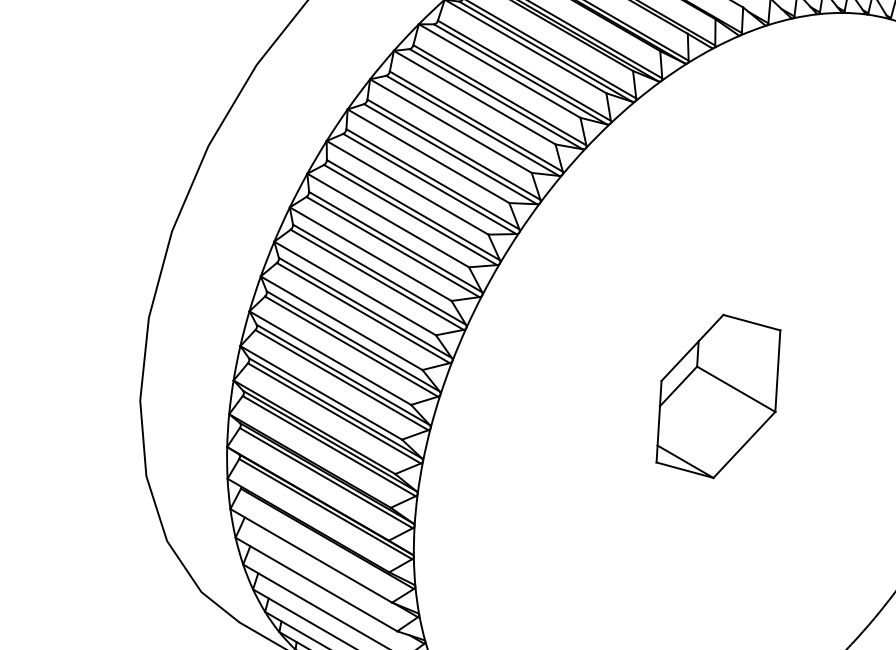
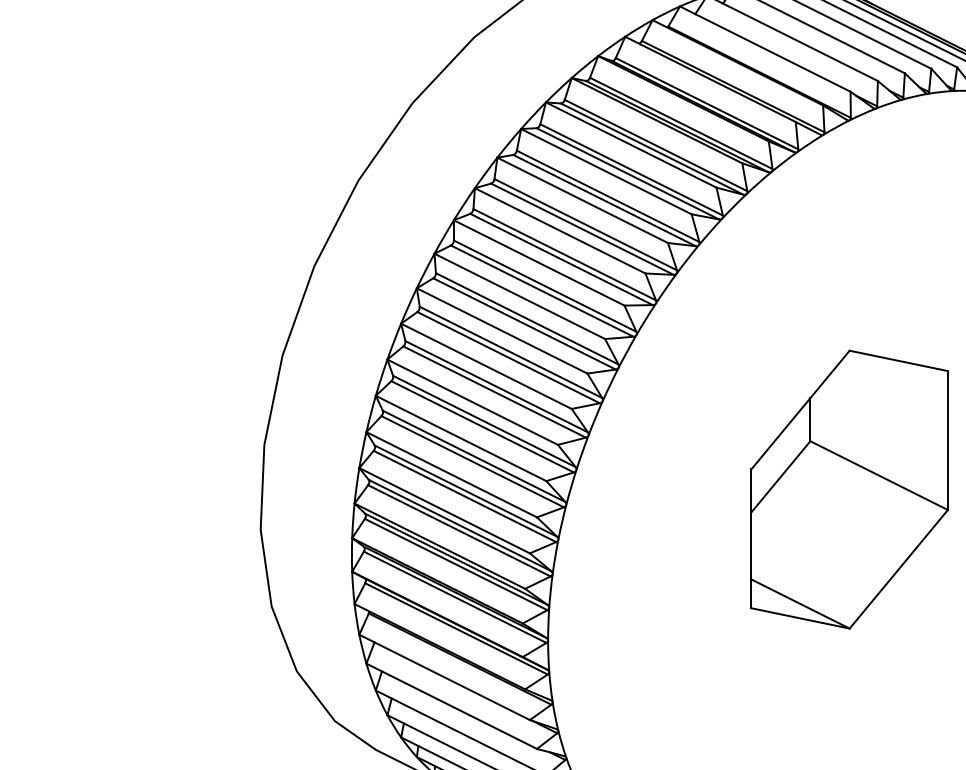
part: (718, 396) -> (849, 489), size x1.67

